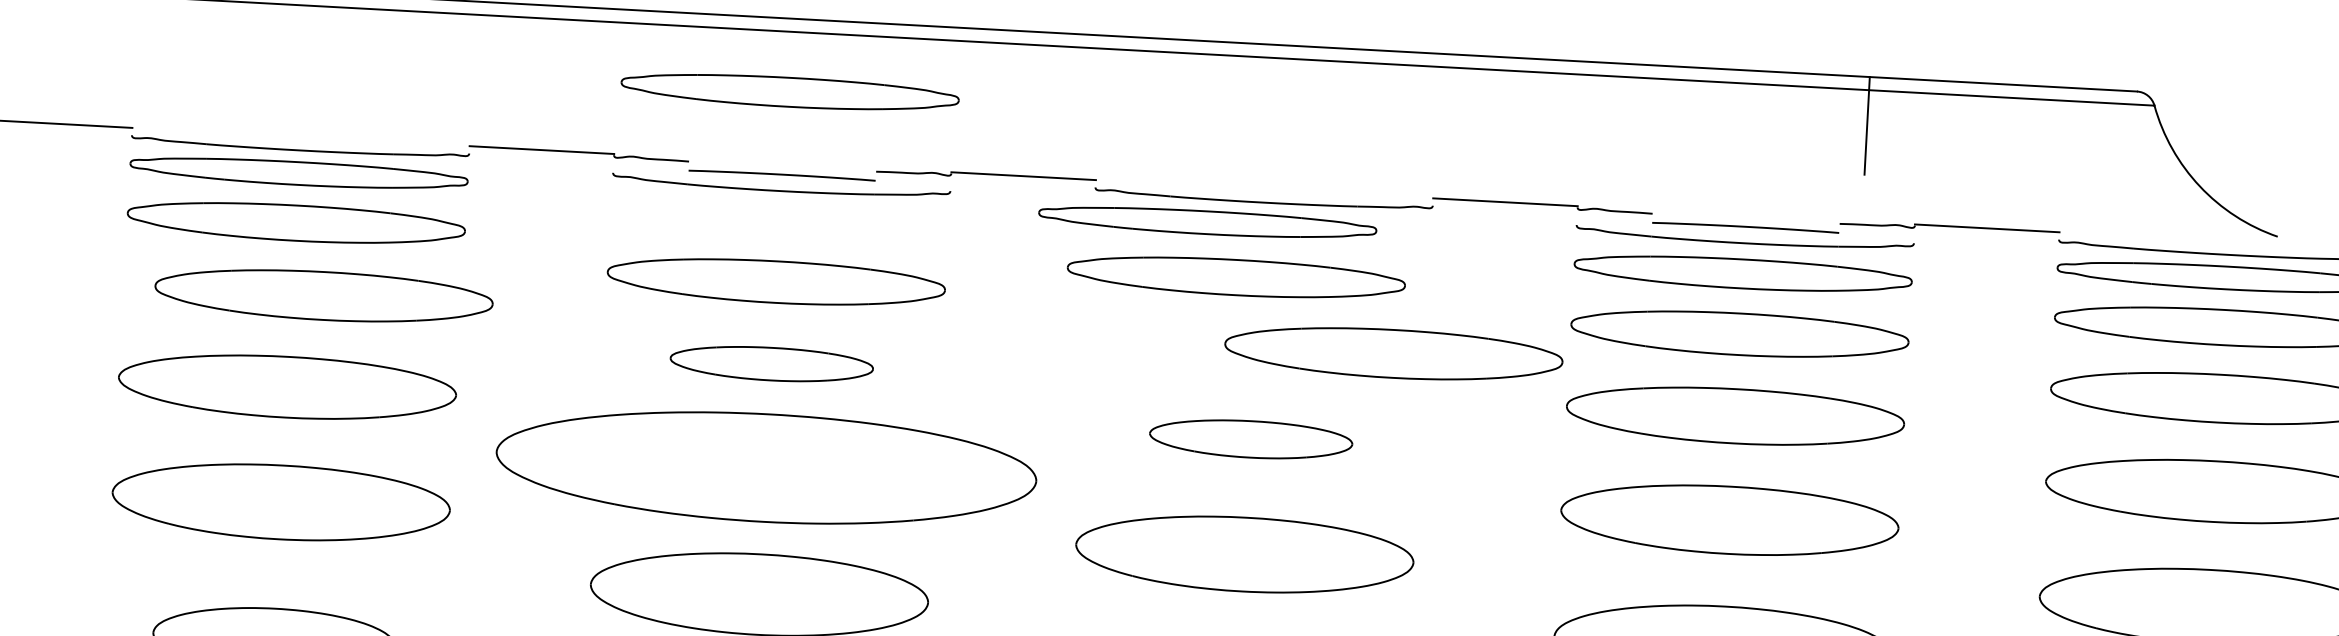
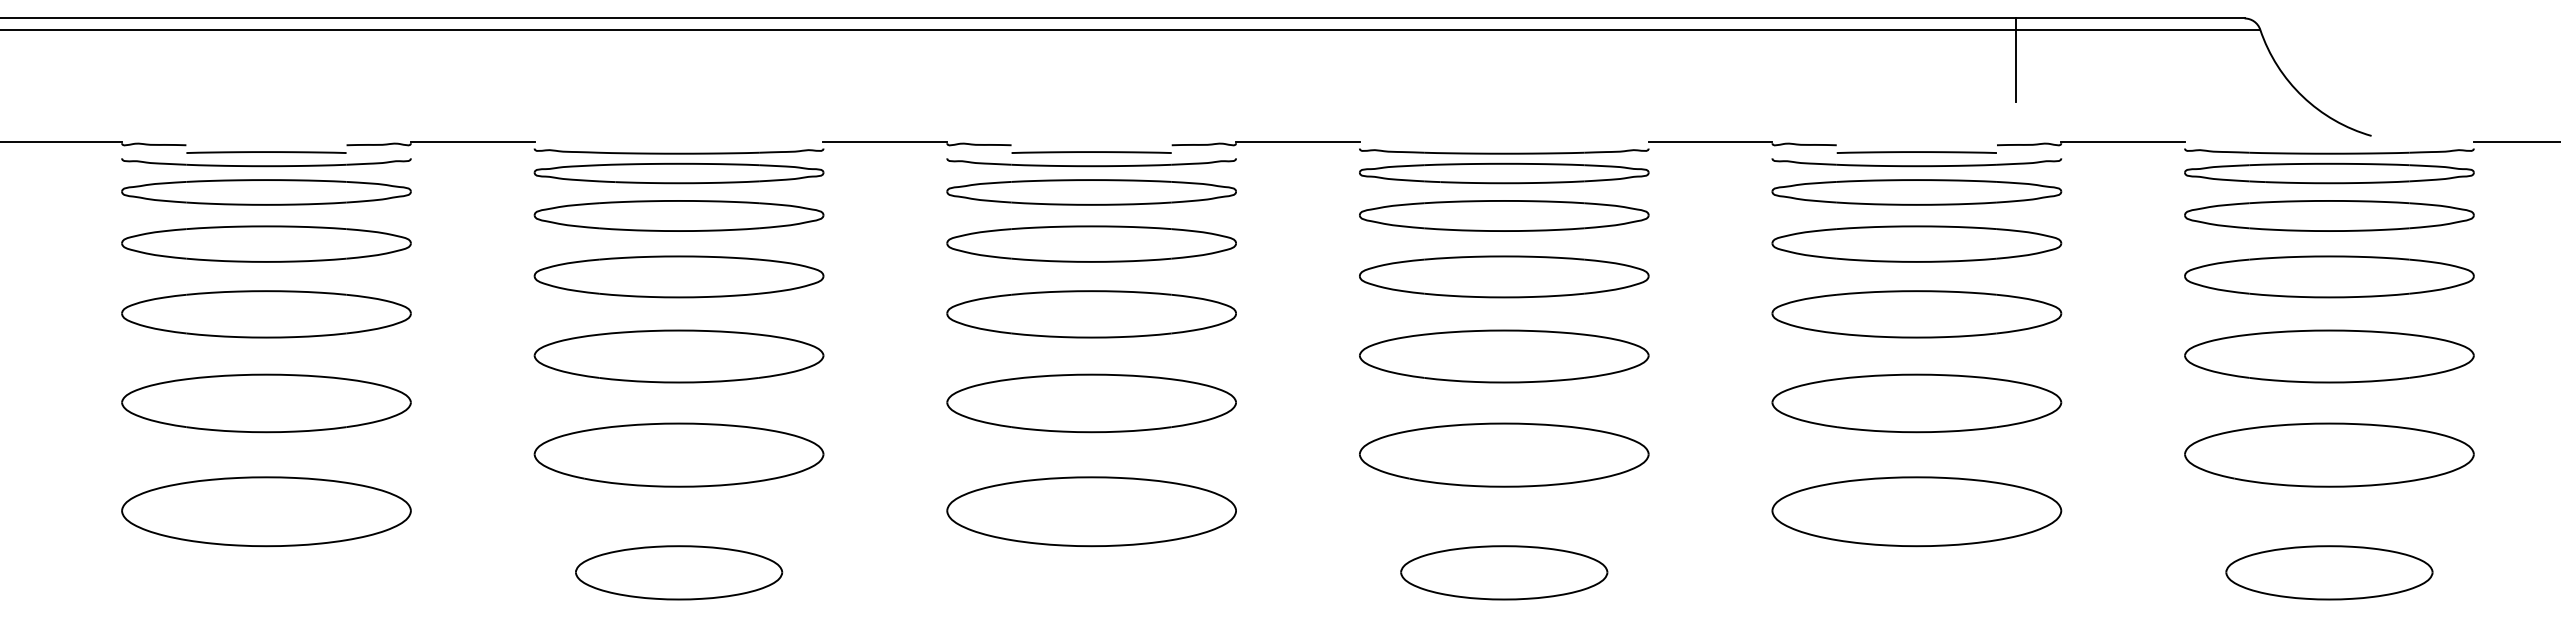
part: (789, 92) -> (1091, 192), moved
part: (1207, 222) -> (1504, 173), moved
part: (1236, 277) -> (1504, 215), moved
part: (323, 295) -> (678, 276), moved
part: (1394, 353) -> (1504, 276), moved
part: (771, 364) -> (1091, 314), size x1.67
part: (1251, 439) -> (1504, 356), size x1.67
part: (766, 468) -> (1091, 403), size x0.62

